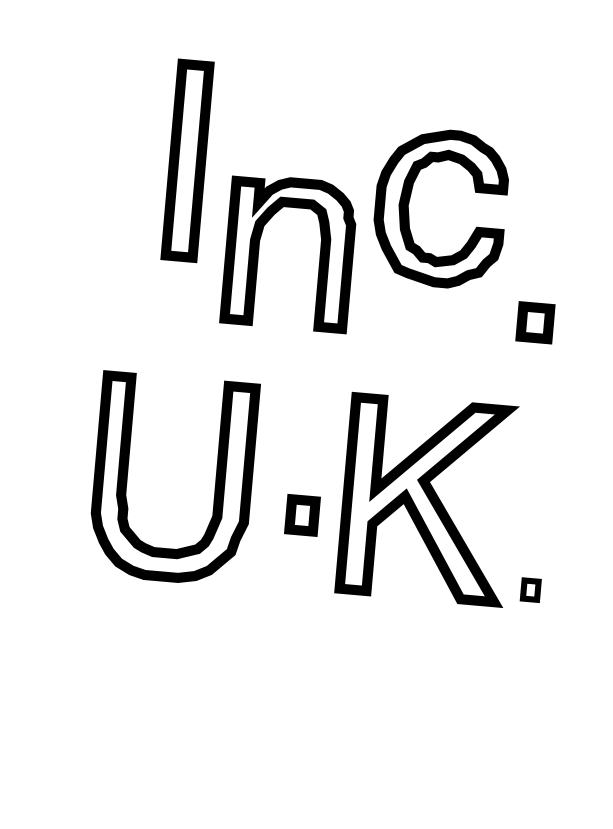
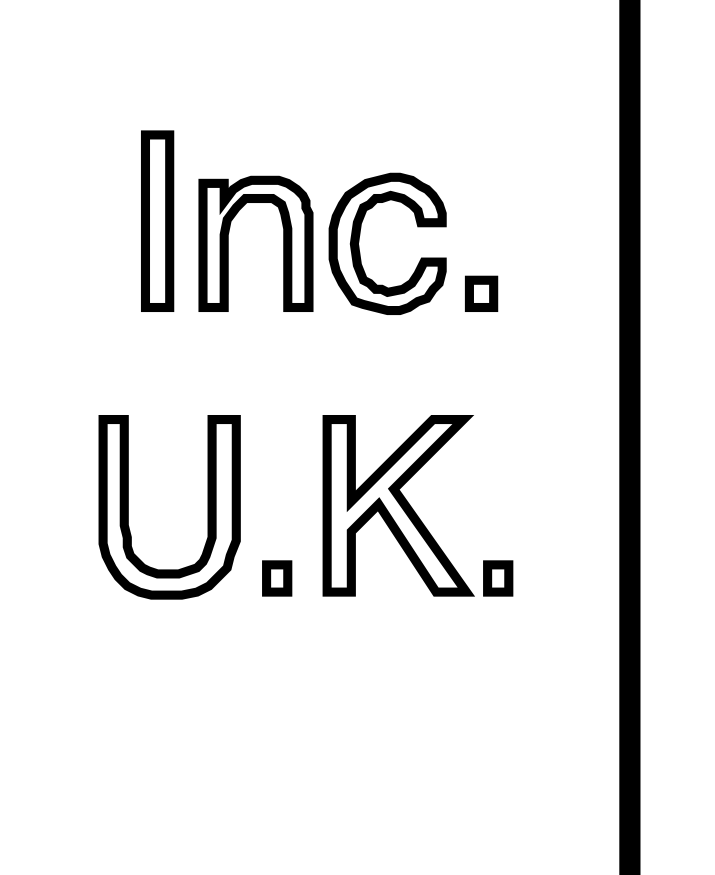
part: (259, 250) -> (228, 243), moved
part: (535, 322) -> (481, 293), moved
part: (302, 515) -> (277, 578), moved
part: (531, 590) -> (498, 578), size x1.67

